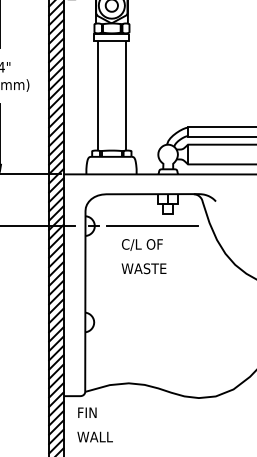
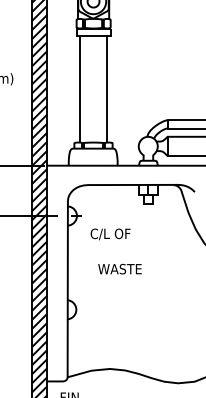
line: (152, 226) -> (133, 216), removed
text: (142, 244) -> (110, 233), moved
text: (143, 268) -> (119, 268), moved

